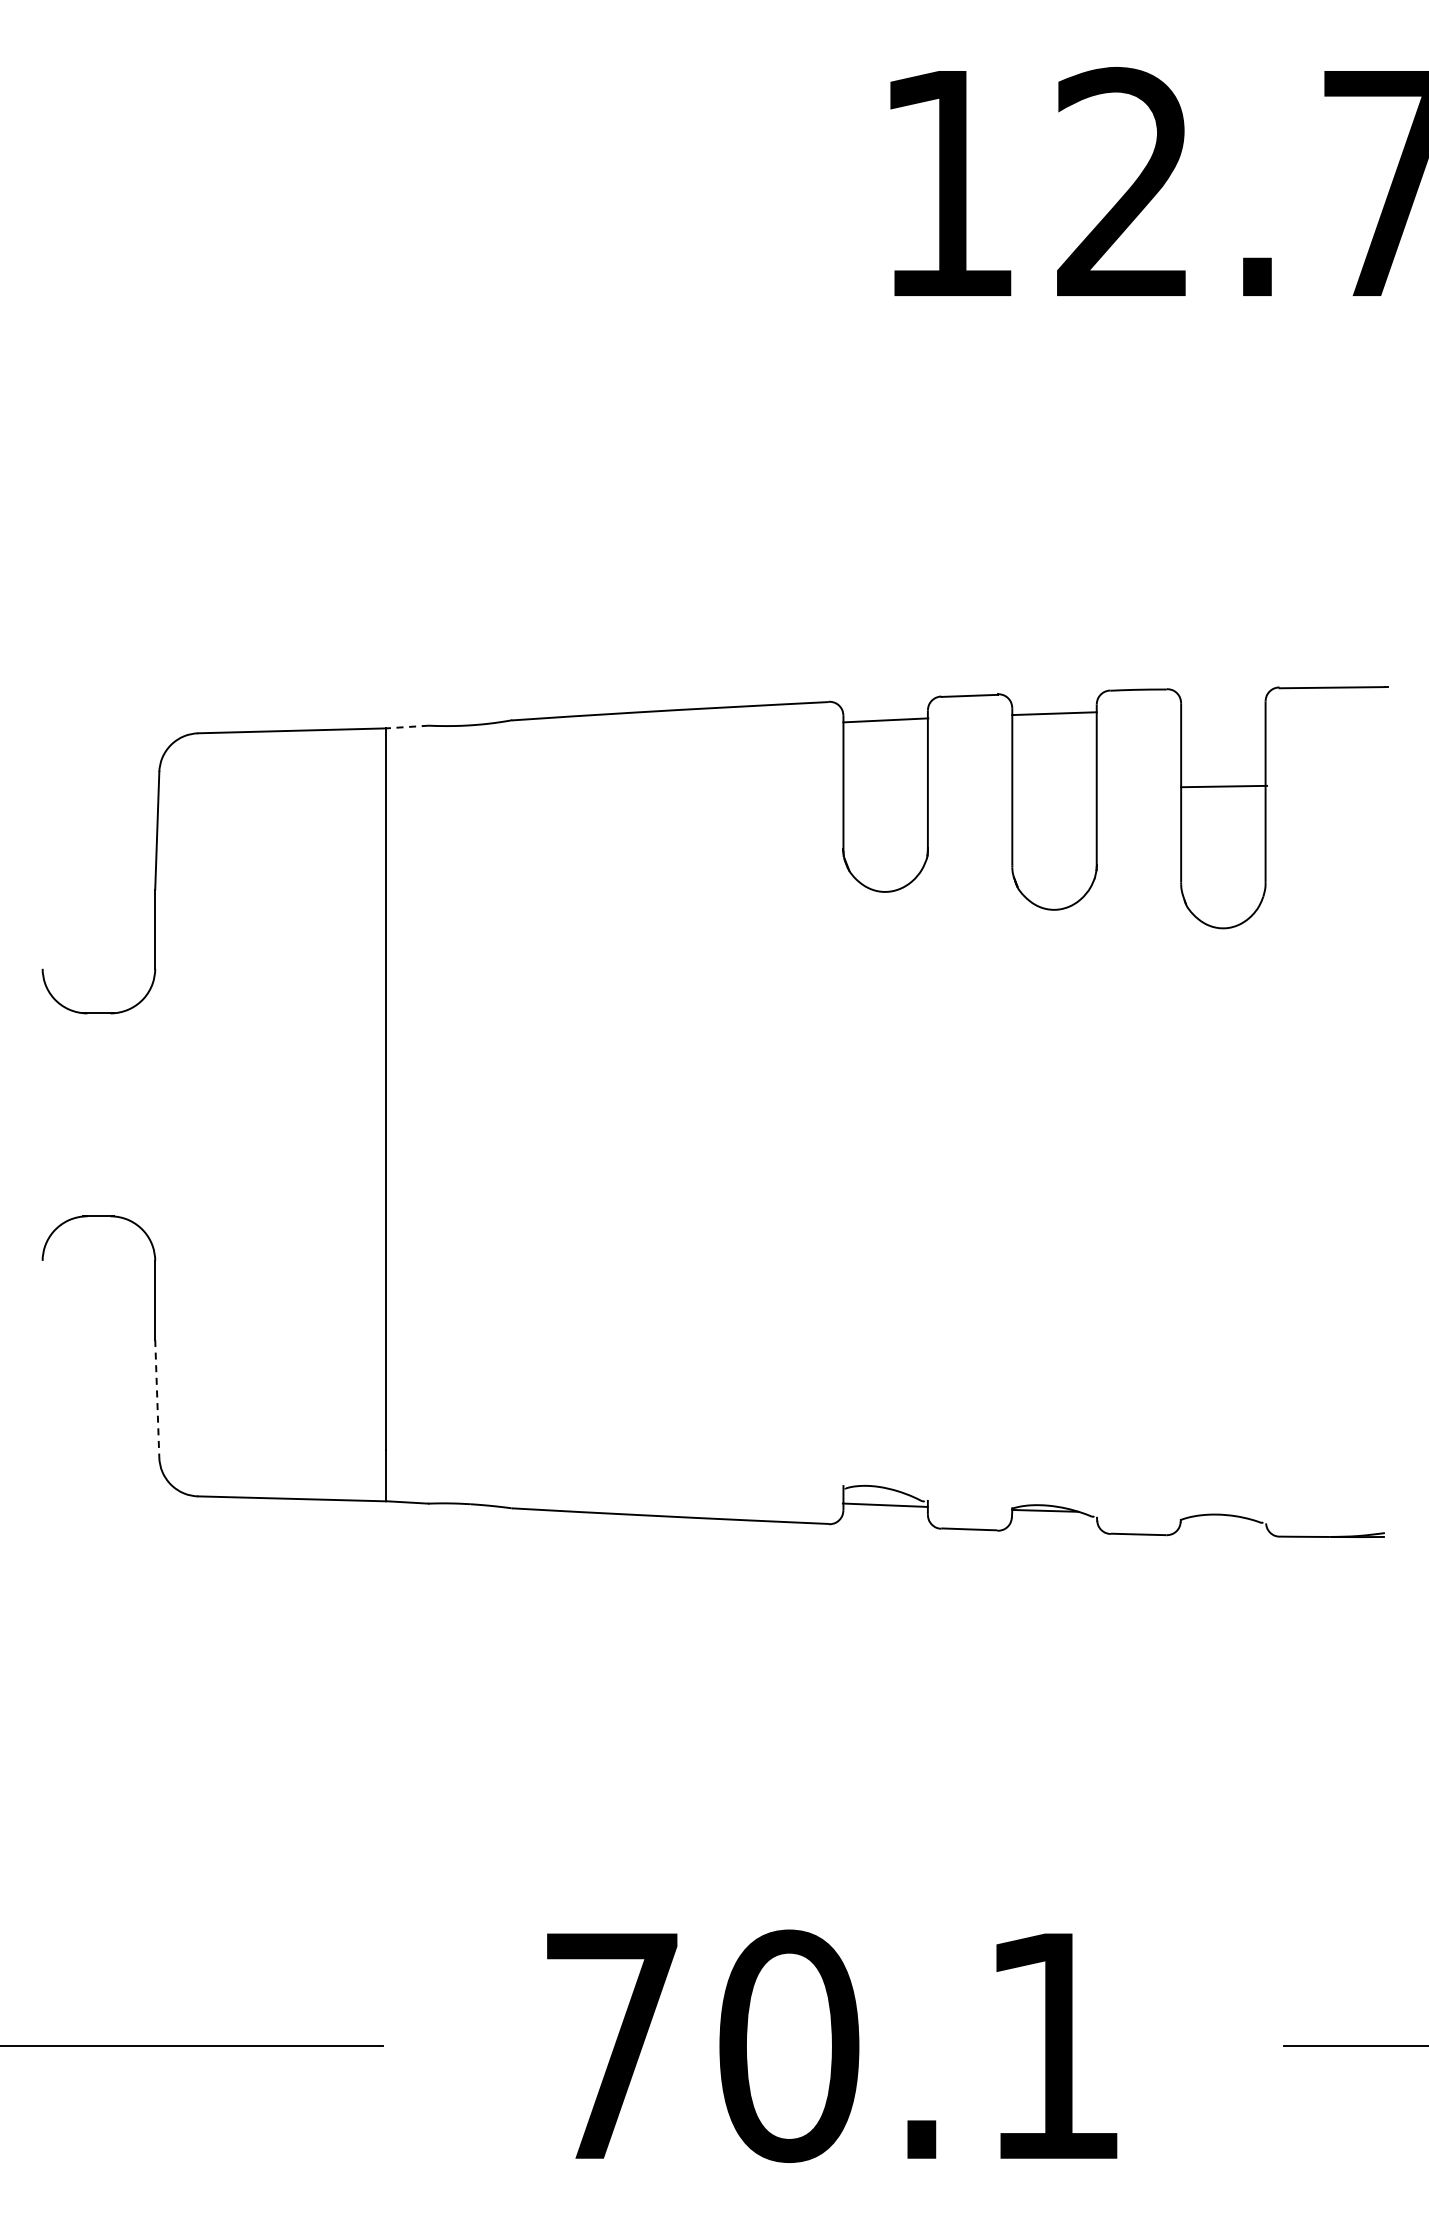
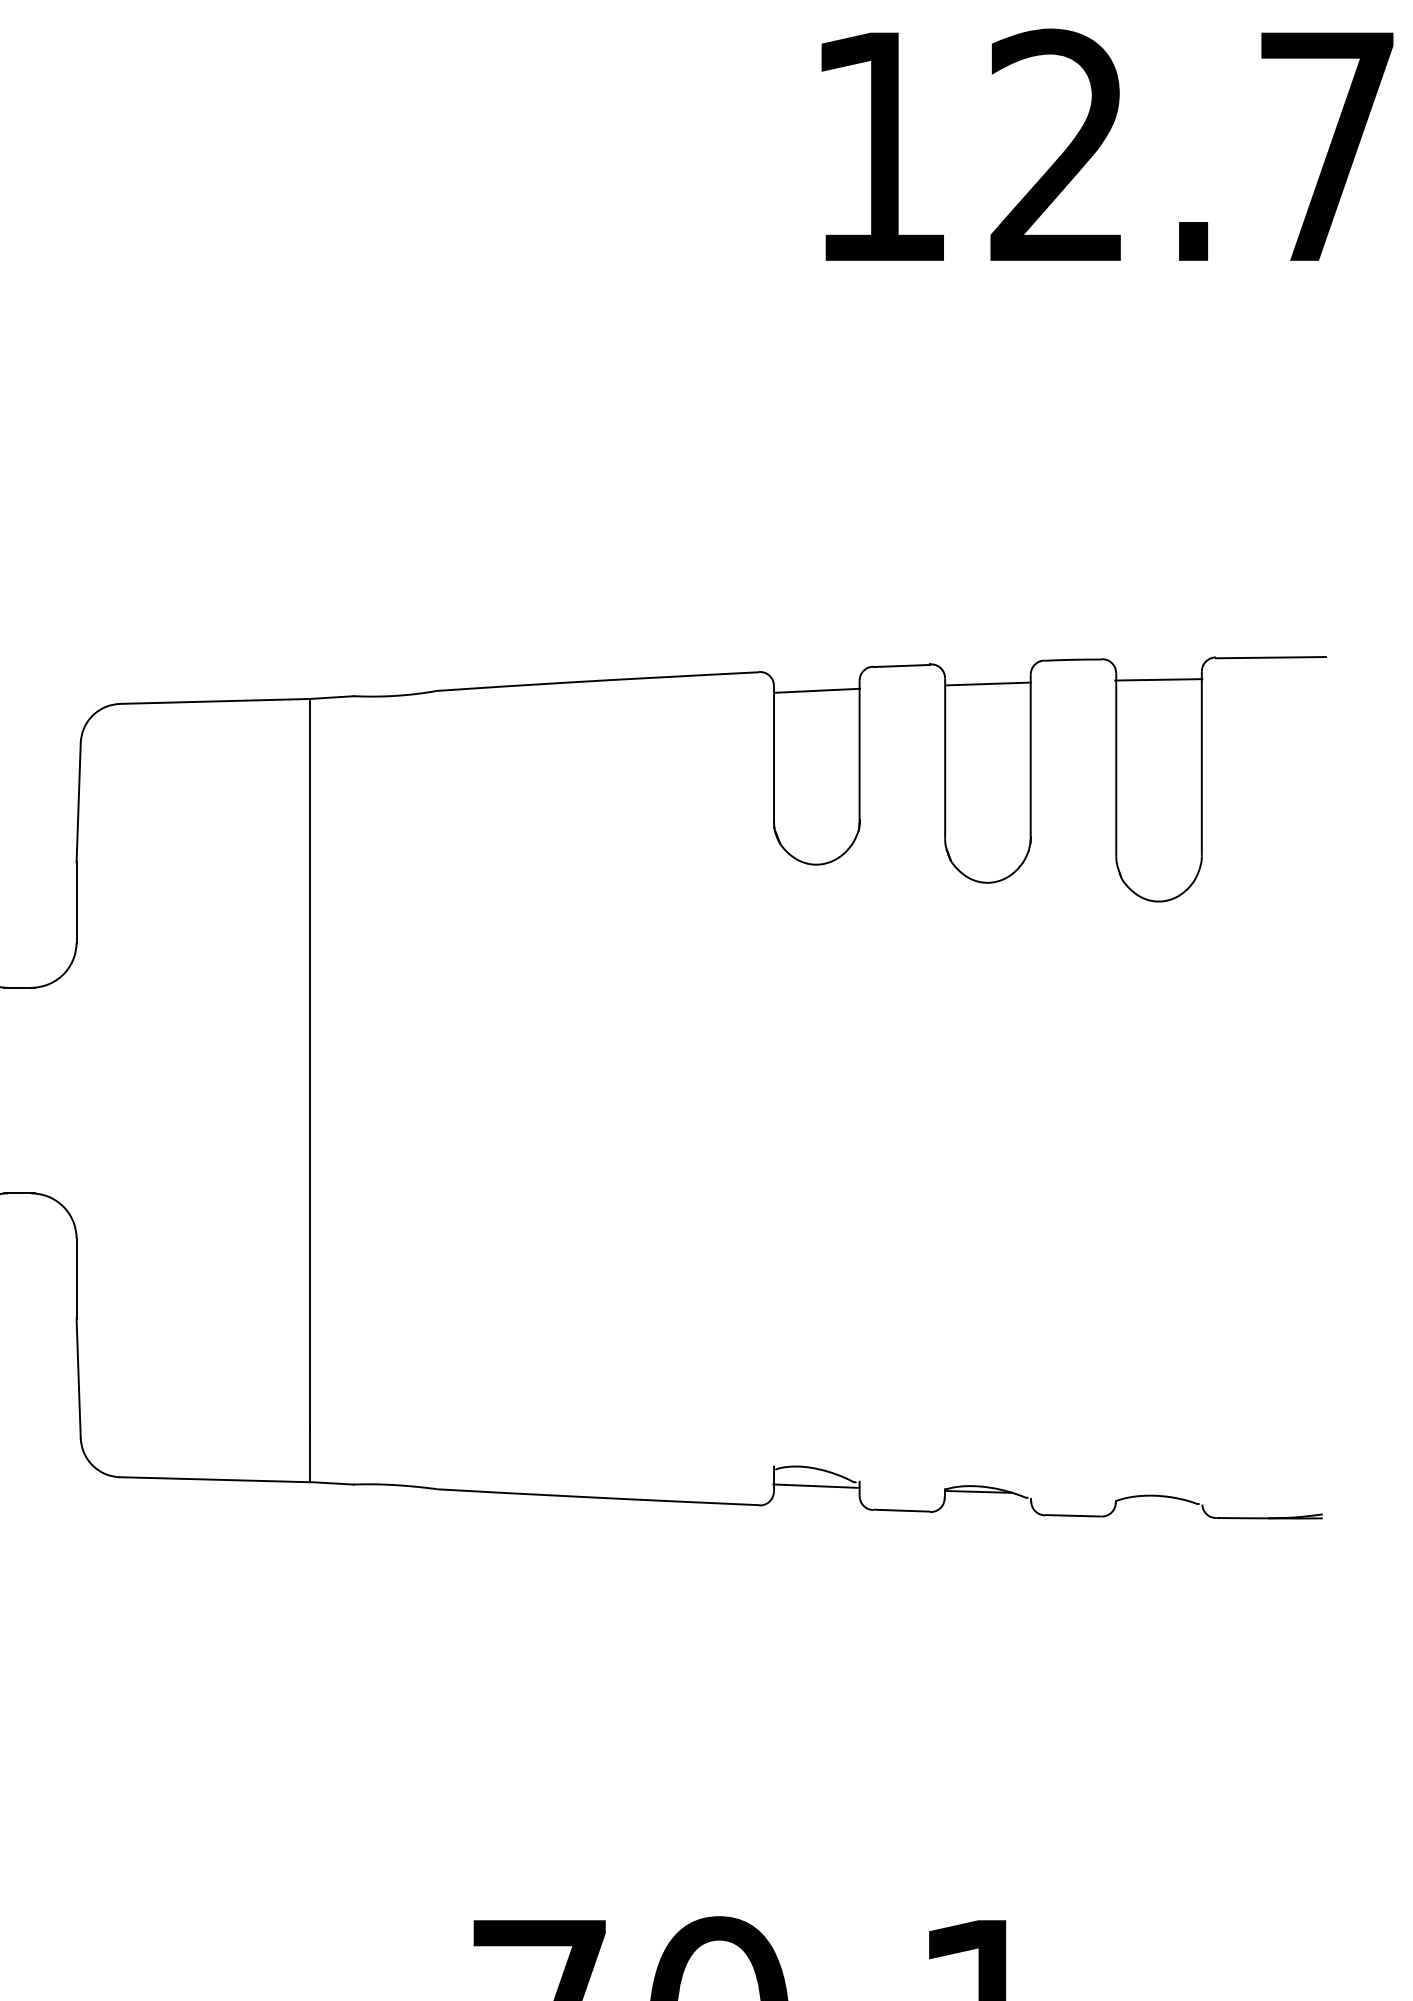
line: (406, 727) -> (331, 698), dashed -> solid
line: (1224, 786) -> (1159, 679), moved
line: (157, 1399) -> (78, 1379), dashed -> solid

